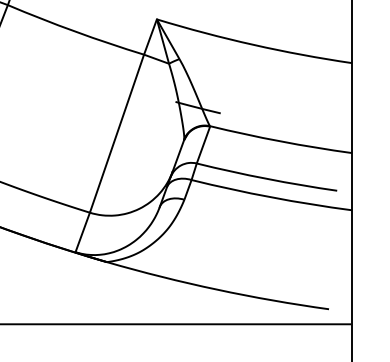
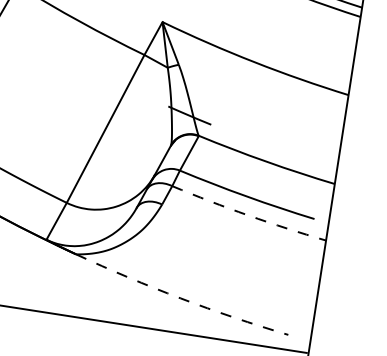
arc: (271, 197) -> (248, 215), solid -> dashed
arc: (217, 289) -> (181, 298), solid -> dashed

